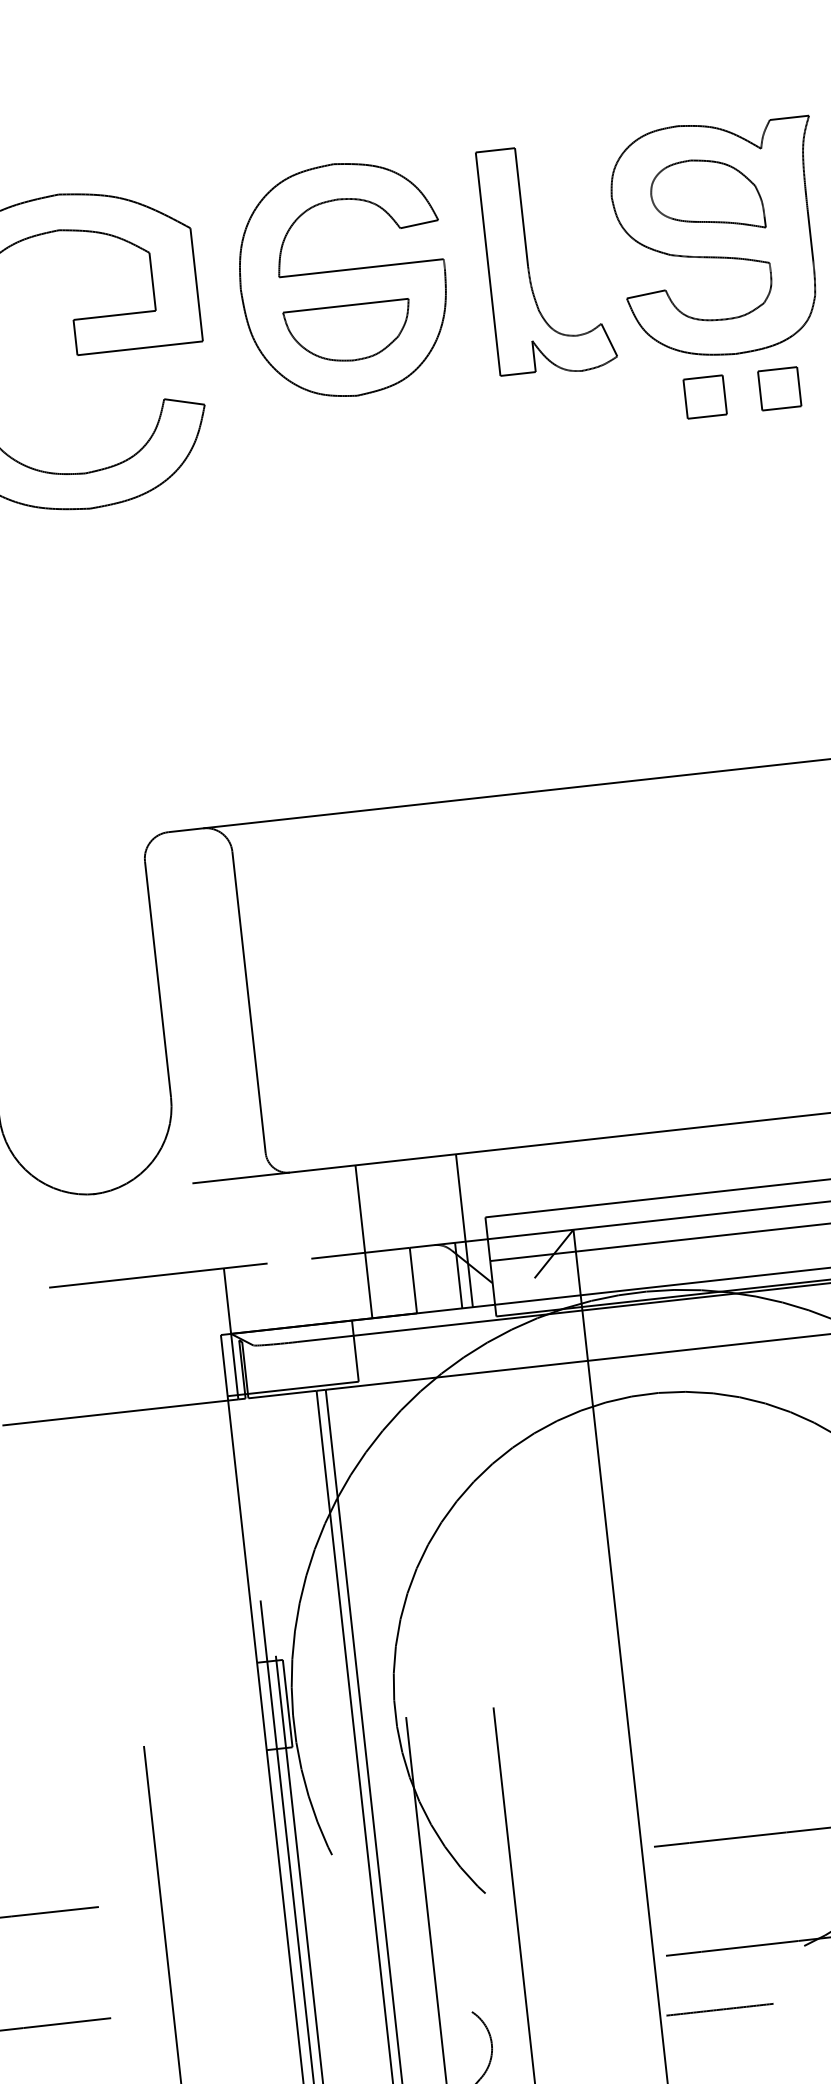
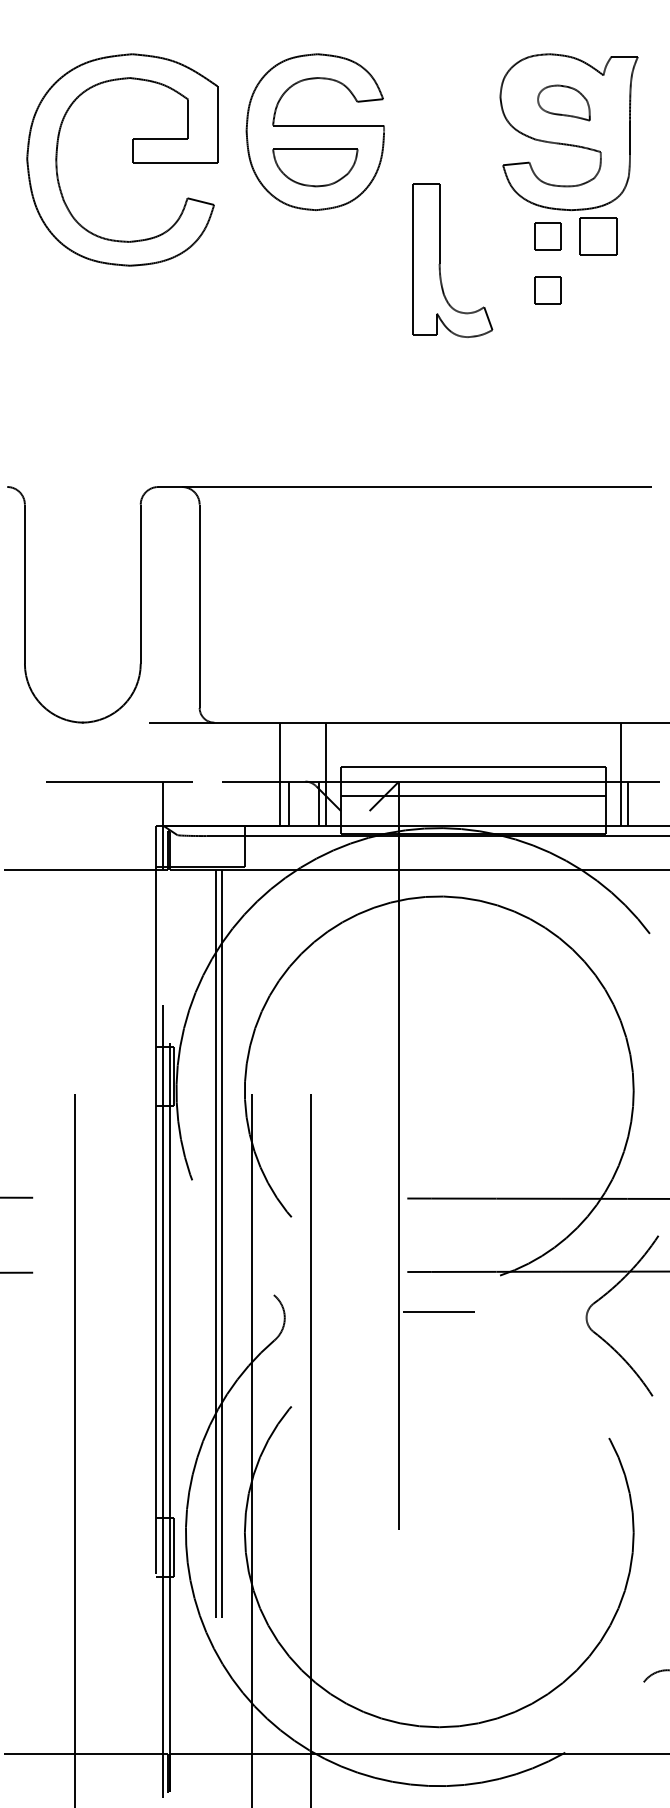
part: (706, 195) -> (563, 102), size x0.7
part: (528, 261) -> (440, 260), moved
part: (778, 388) -> (597, 236), size x1.4
part: (713, 477) -> (547, 290), added
line: (363, 1240) -> (279, 773), moved

